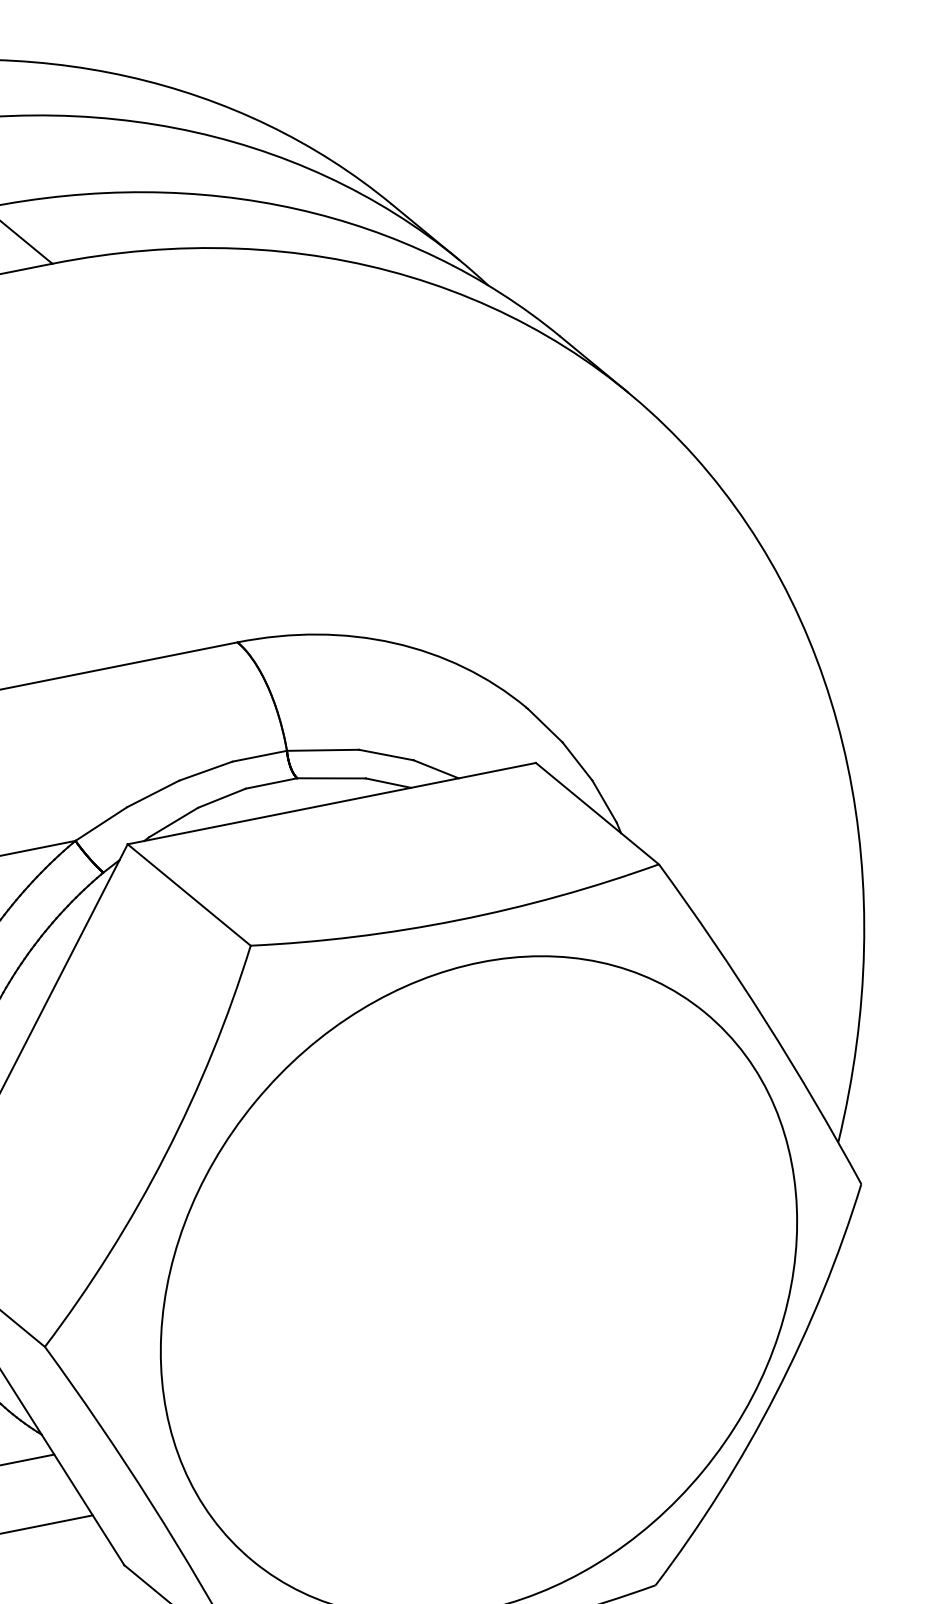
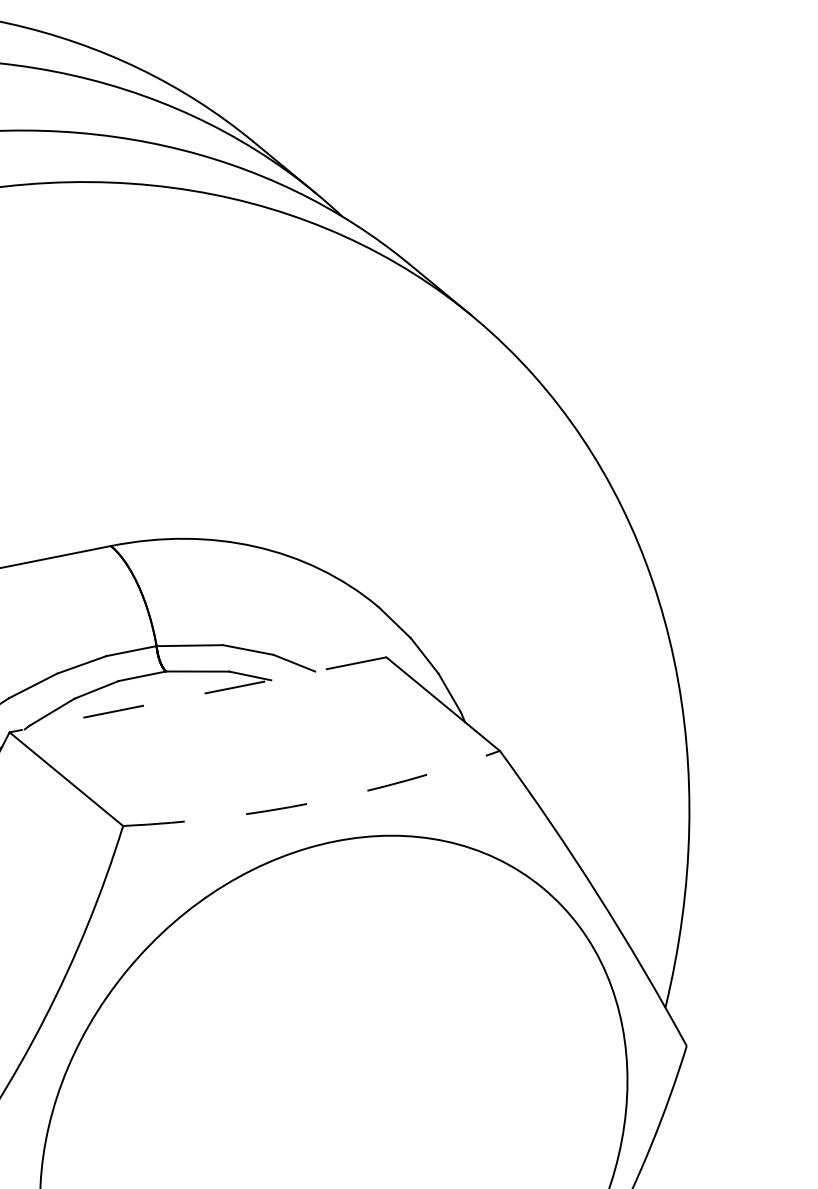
line: (331, 803) -> (197, 694), solid -> dashed
arc: (457, 920) -> (313, 802), solid -> dashed

